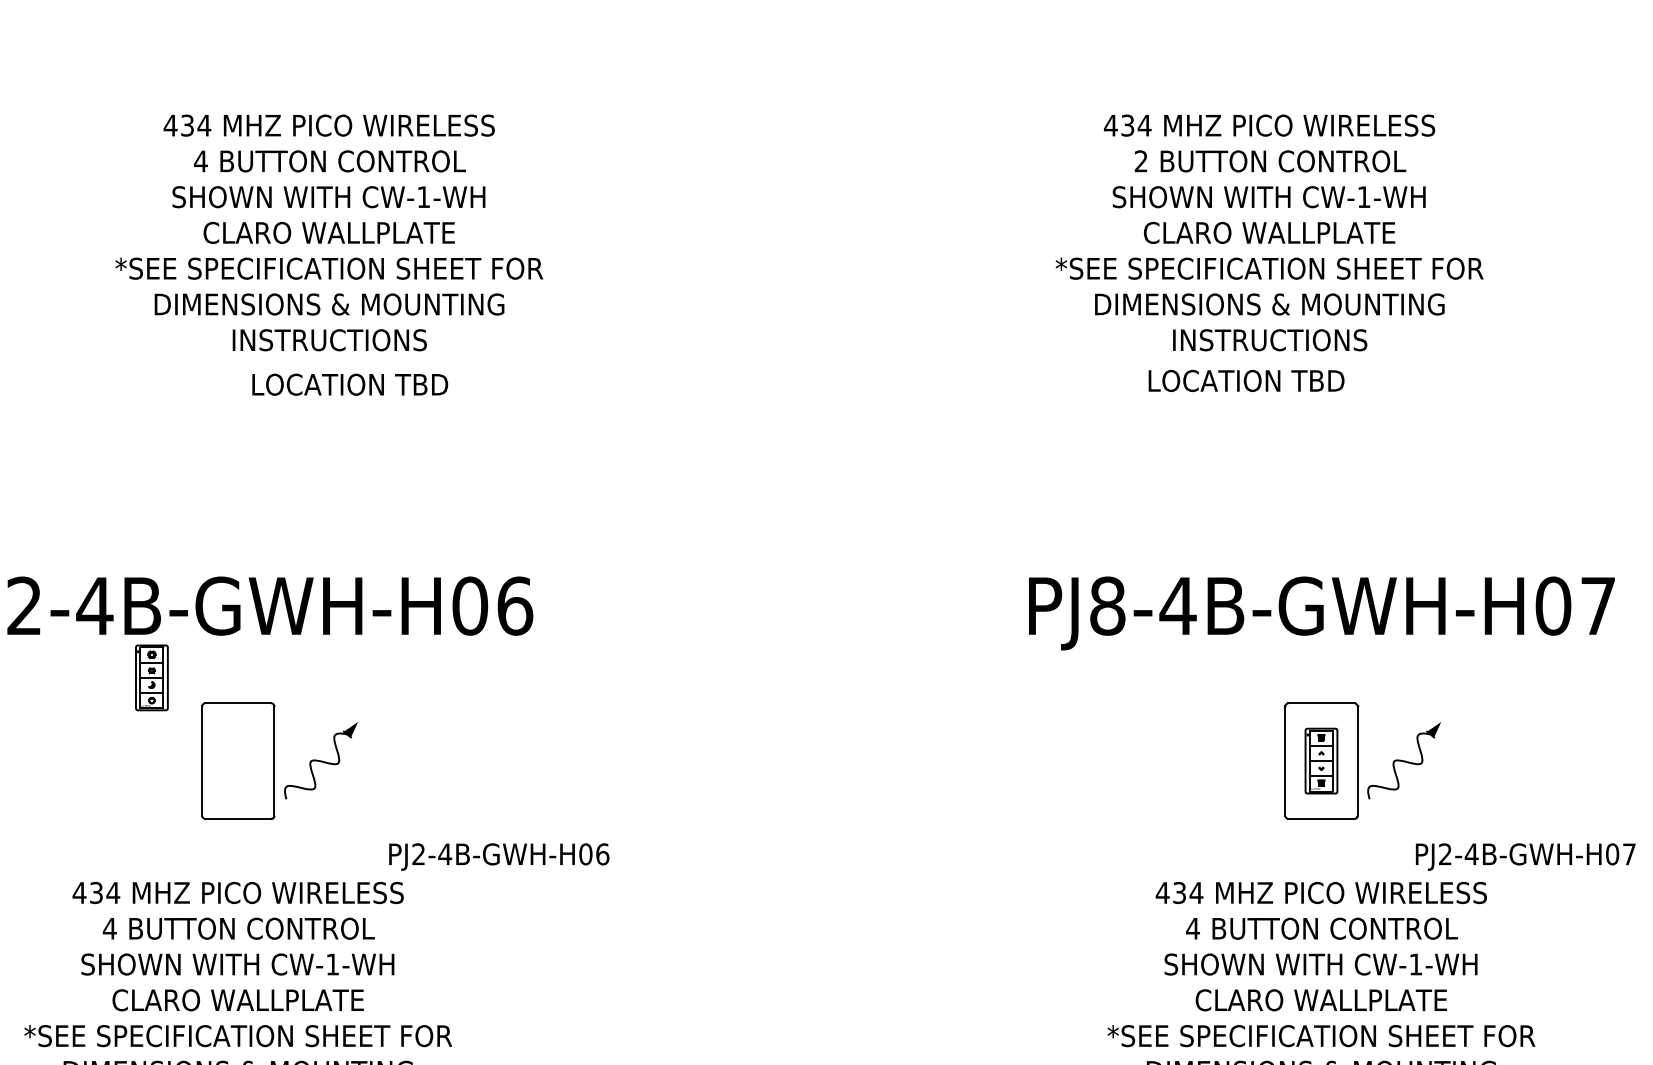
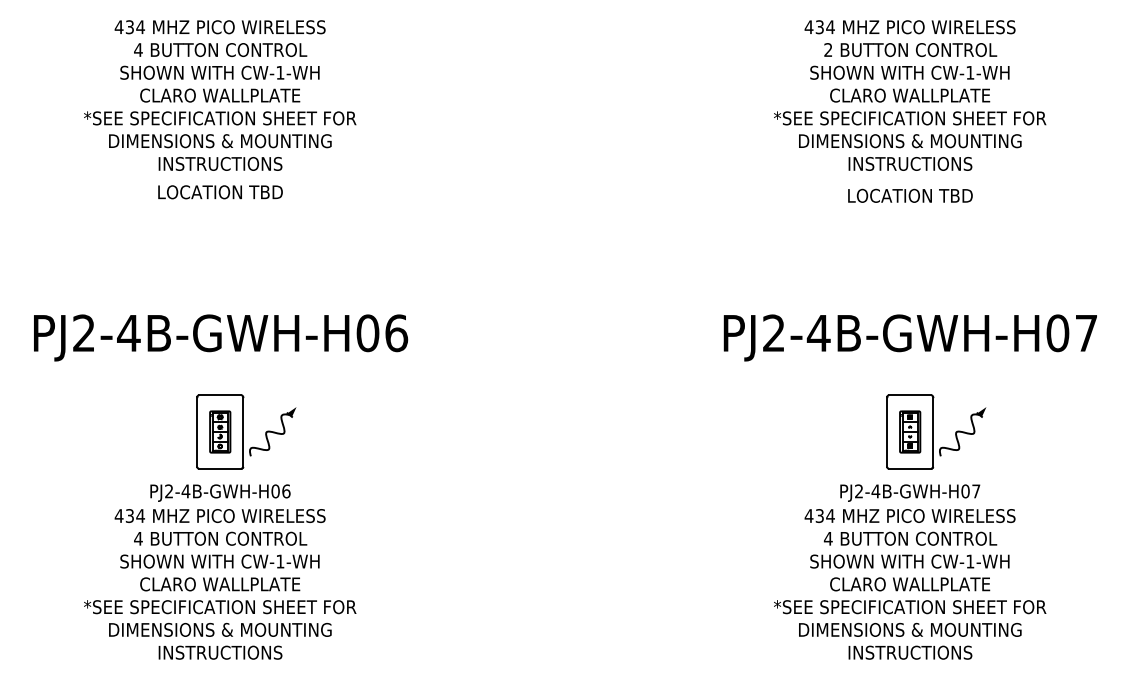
text: (329, 232) -> (220, 95), moved
text: (1270, 232) -> (910, 95), moved
text: (1246, 380) -> (910, 195), moved
text: (350, 385) -> (220, 192), moved
text: (1106, 606) -> (773, 333), PJ8-4B-GWH-H07 -> PJ2-4B-GWH-H07
part: (152, 677) -> (220, 431), moved
text: (499, 856) -> (220, 492), moved
text: (1526, 856) -> (910, 492), moved

